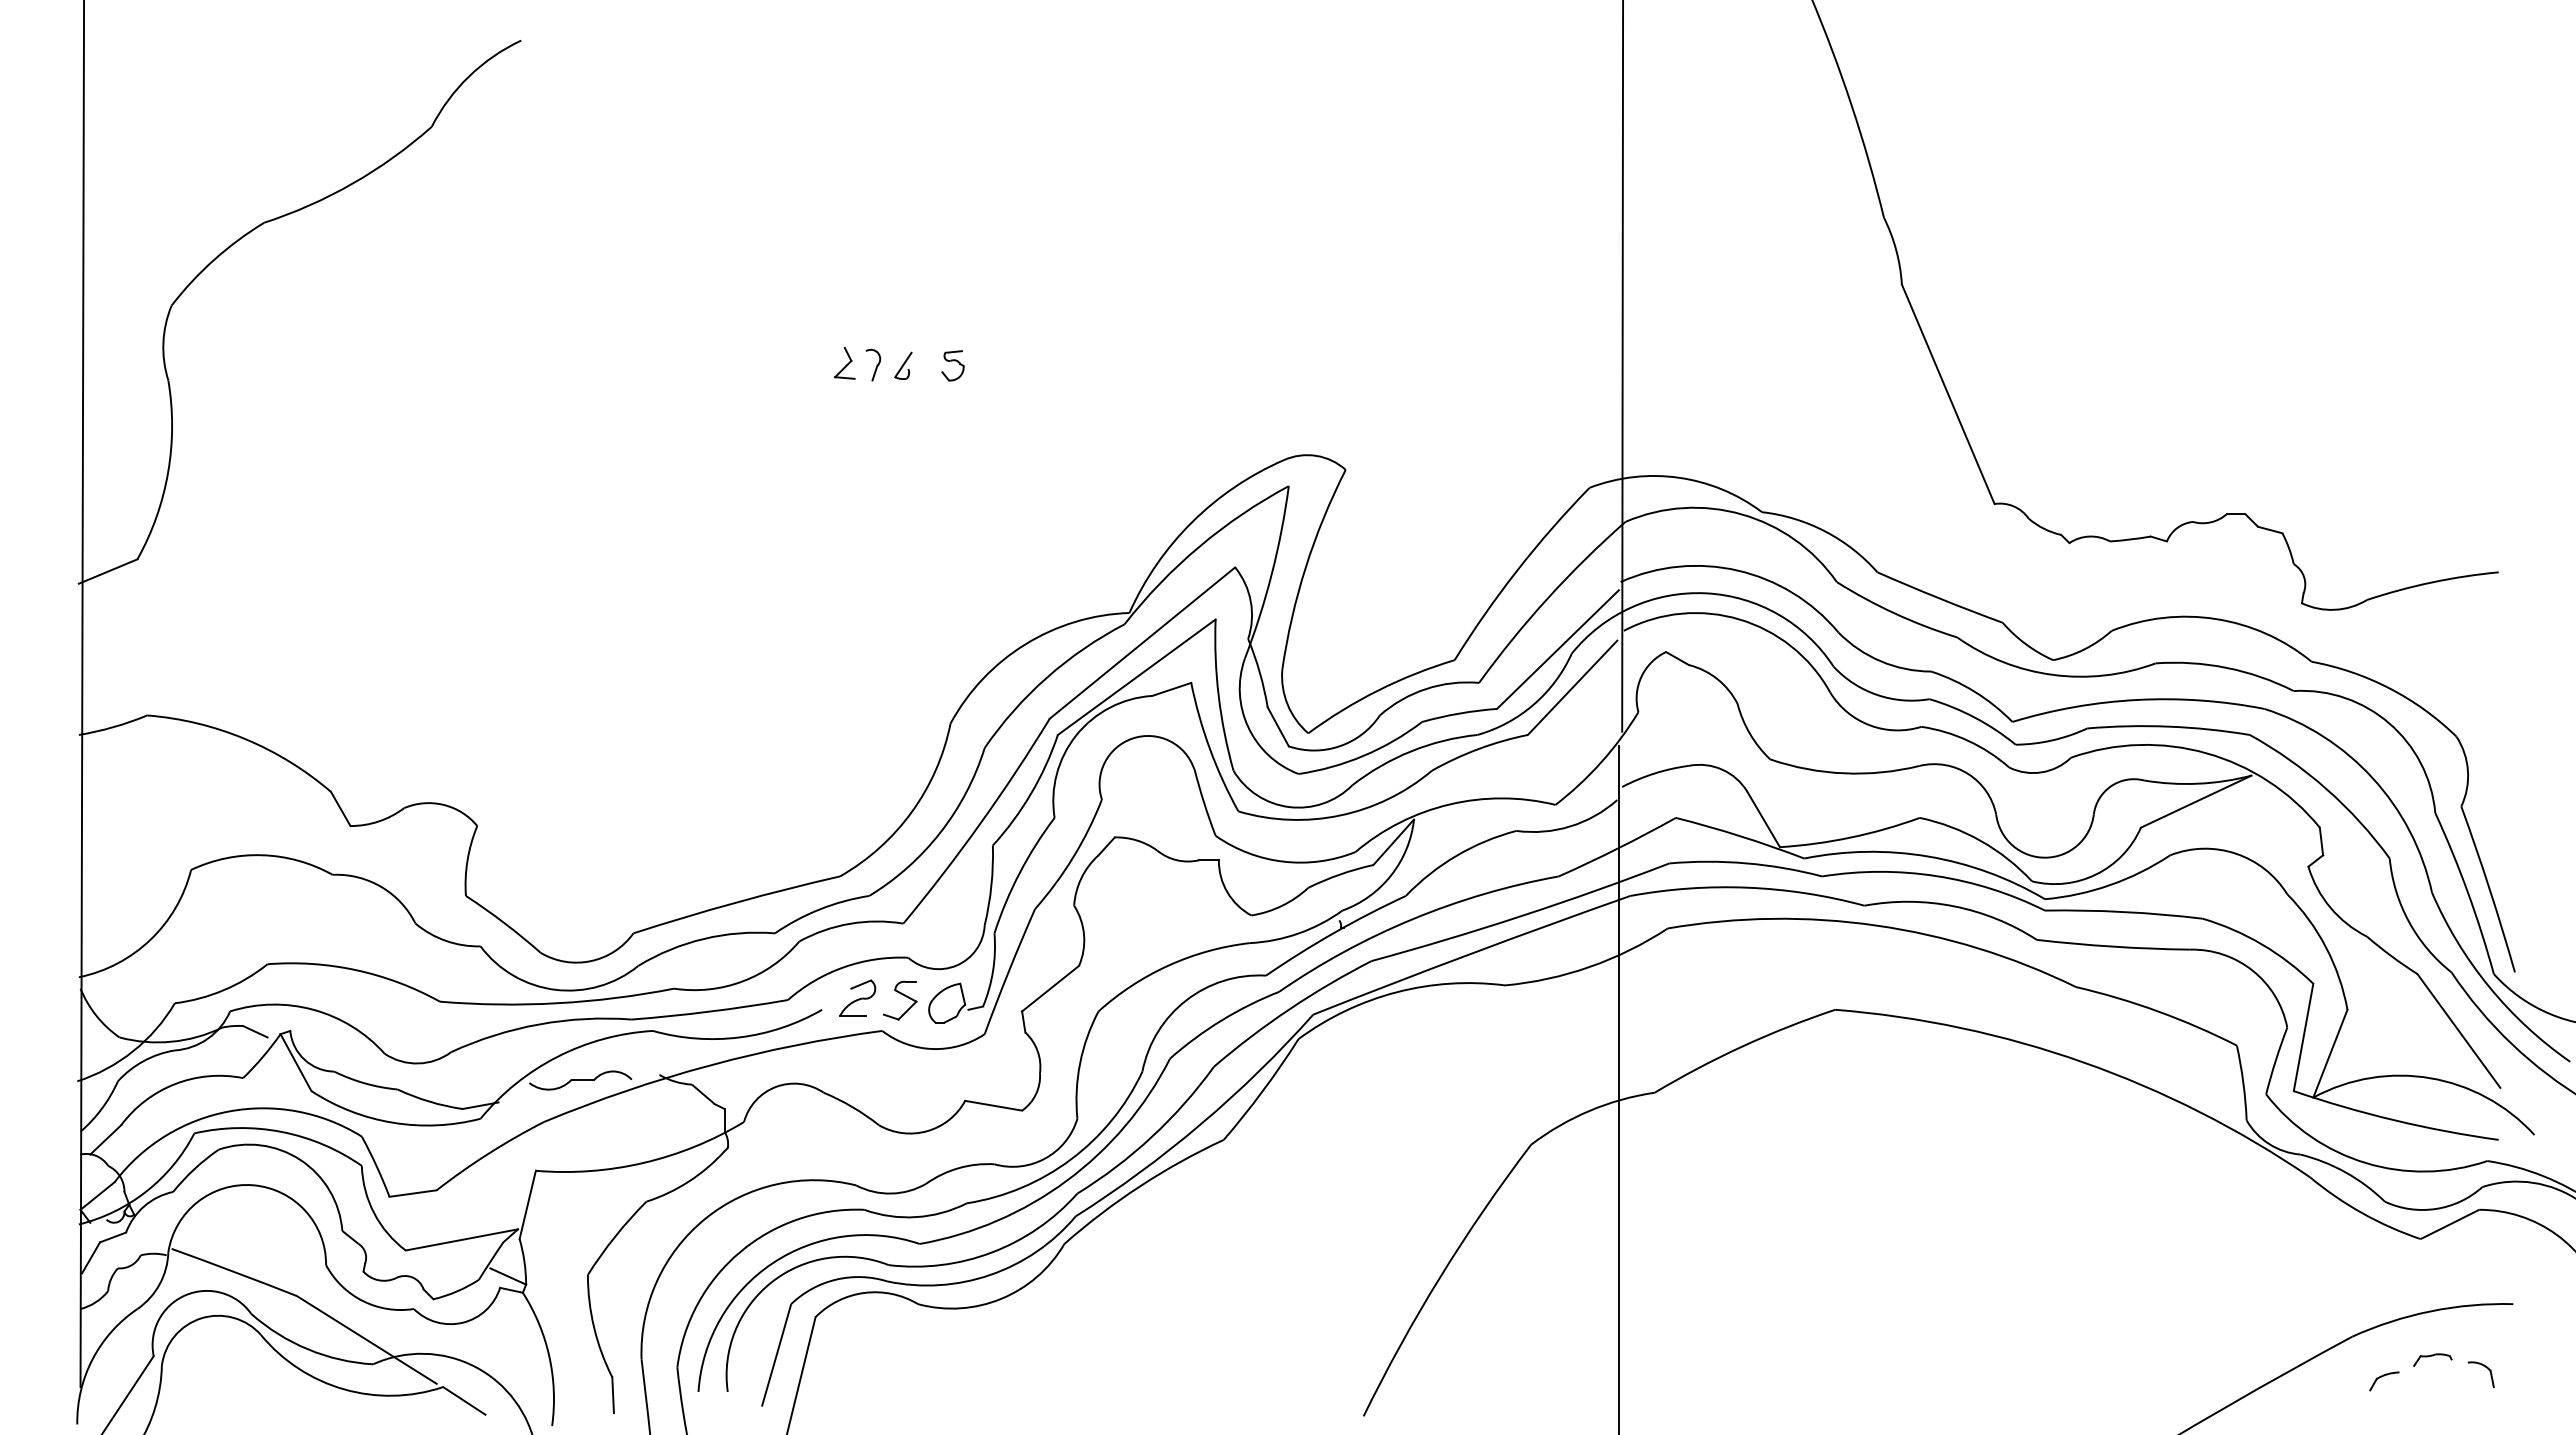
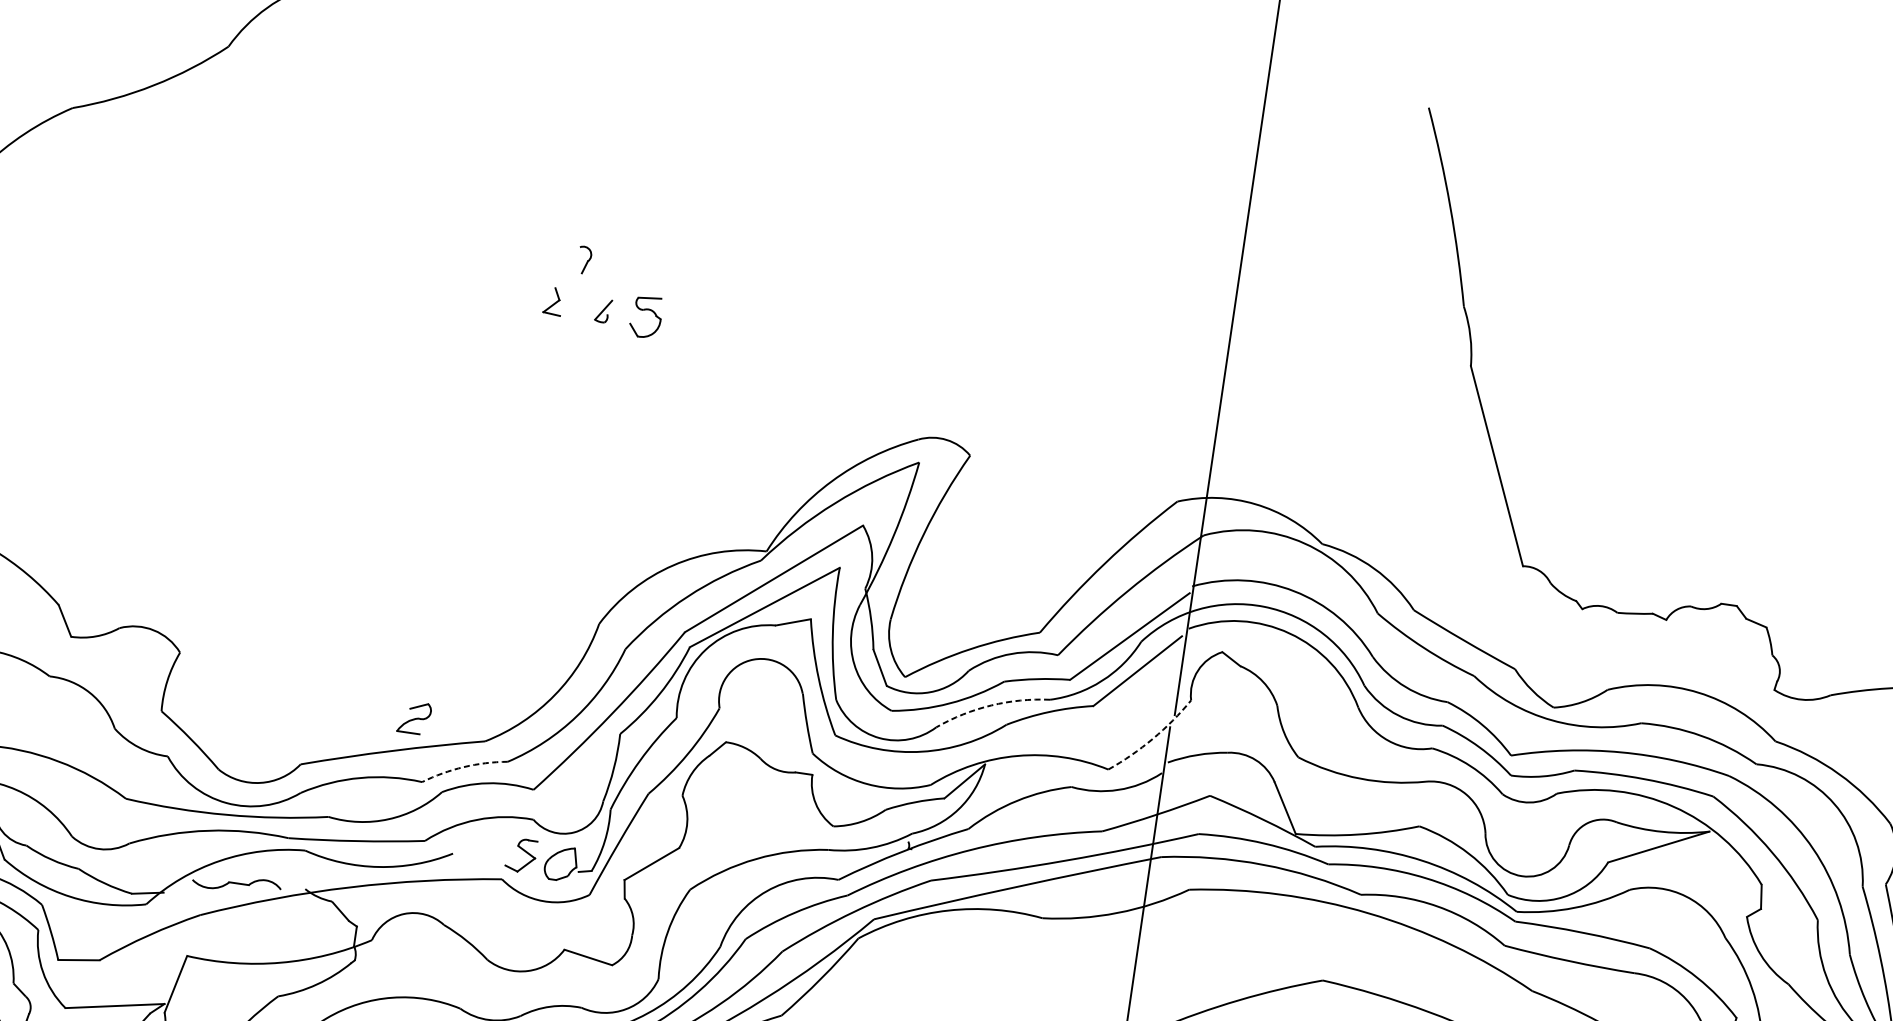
part: (873, 364) -> (584, 259), moved
part: (952, 365) -> (645, 316), size x1.6
arc: (1411, 751) -> (991, 705), solid -> dashed
arc: (1601, 762) -> (1153, 738), solid -> dashed
arc: (819, 909) -> (463, 767), solid -> dashed
part: (857, 997) -> (414, 717), moved

